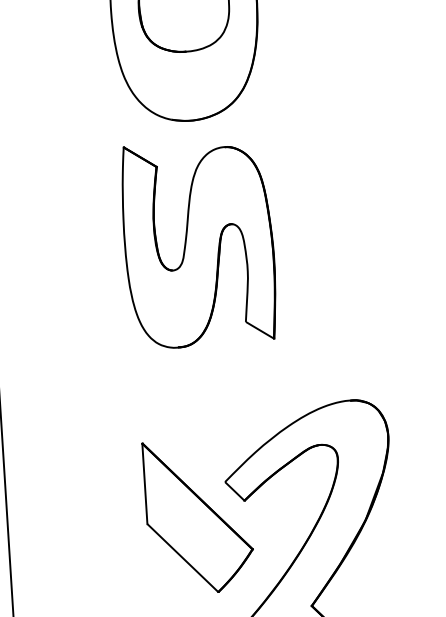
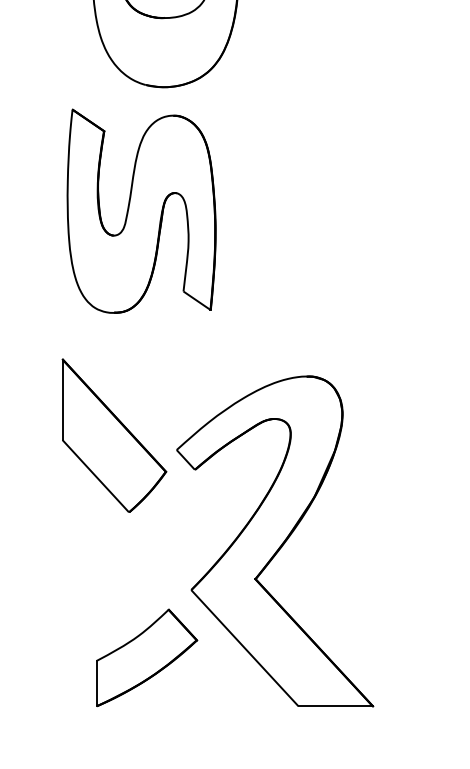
part: (198, 243) -> (141, 210), moved
part: (198, 516) -> (114, 435), moved

